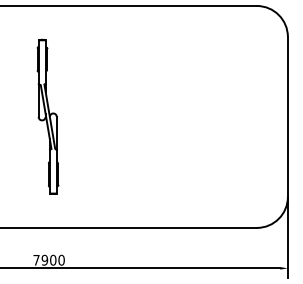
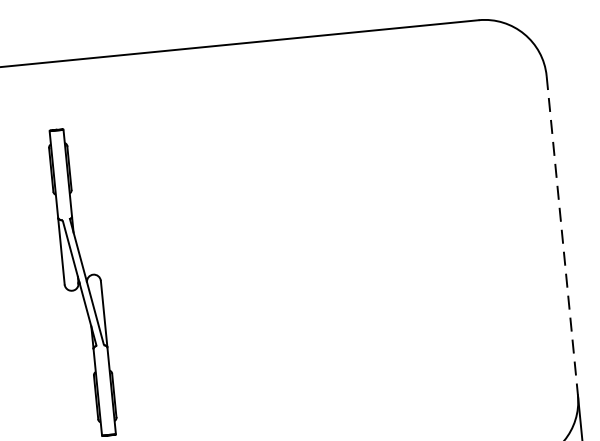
line: (287, 116) -> (561, 234), solid -> dashed

